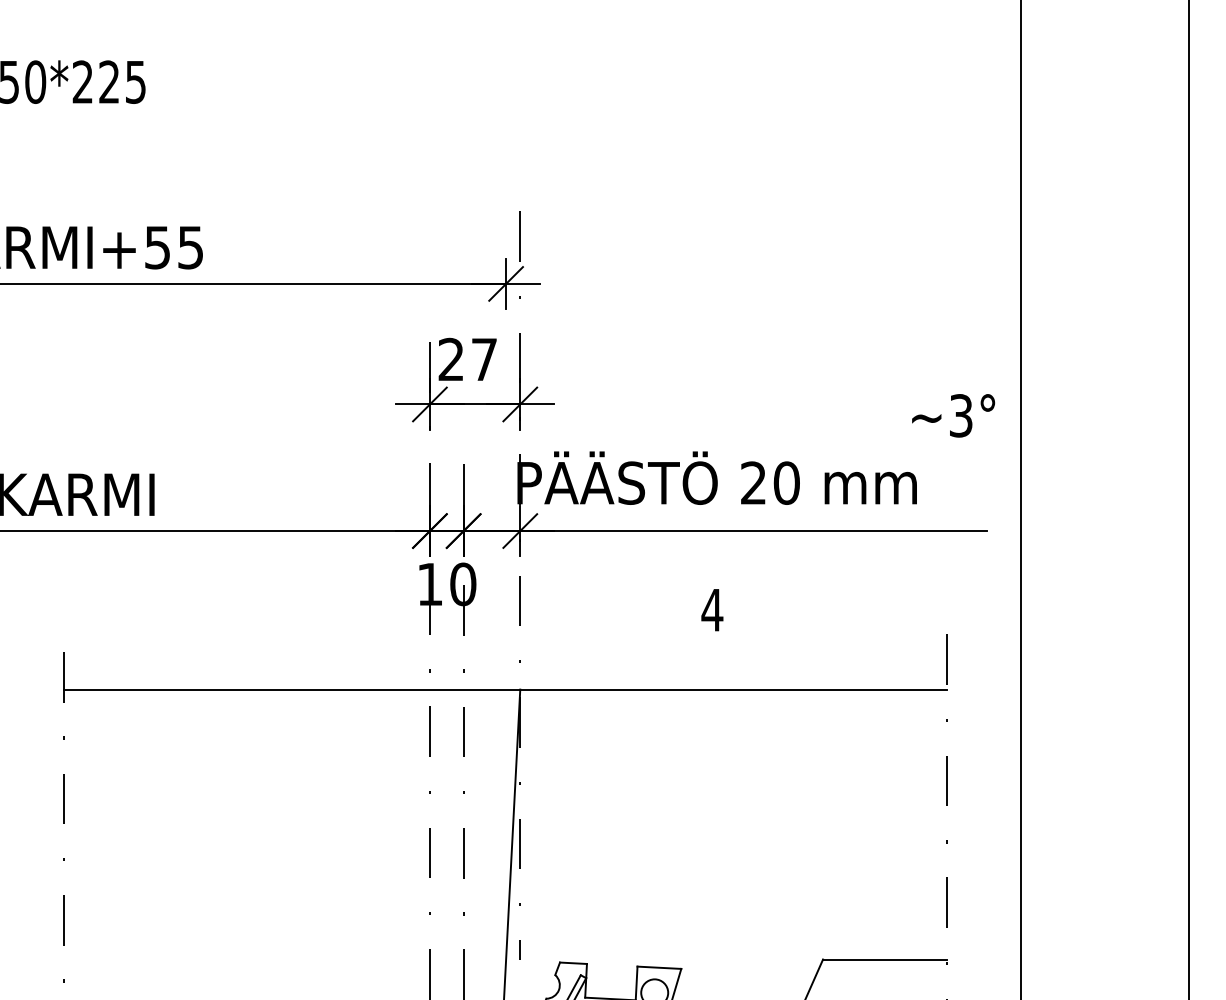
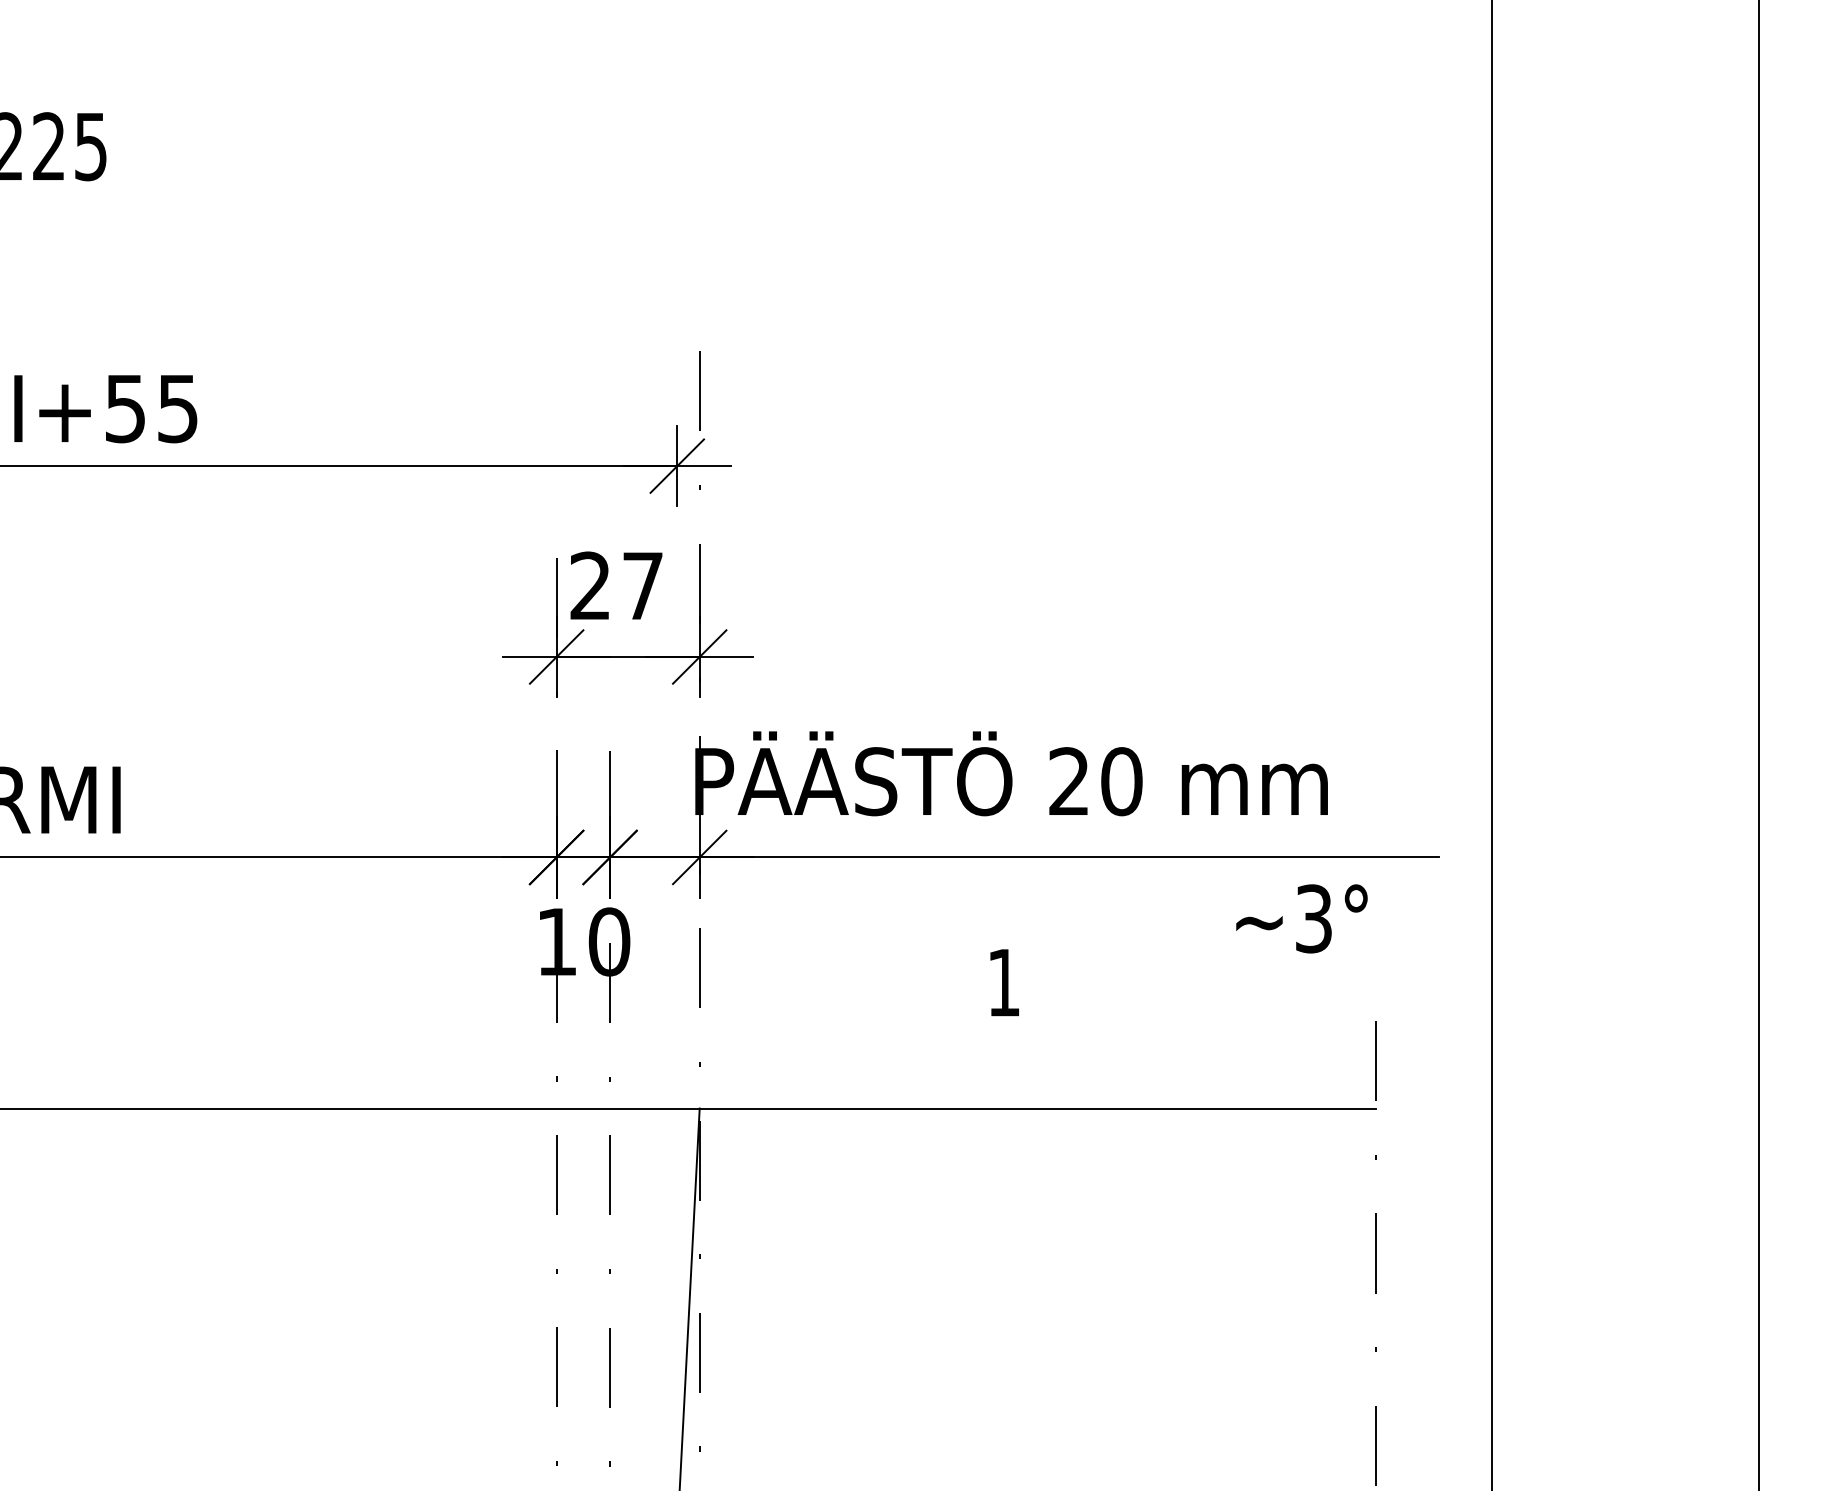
text: (953, 415) -> (1301, 918), moved
text: (712, 610) -> (1004, 983), 4 -> 1

